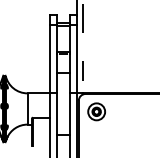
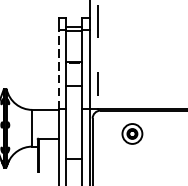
line: (49, 59) -> (58, 70), solid -> dashed
part: (96, 111) -> (132, 133), moved

